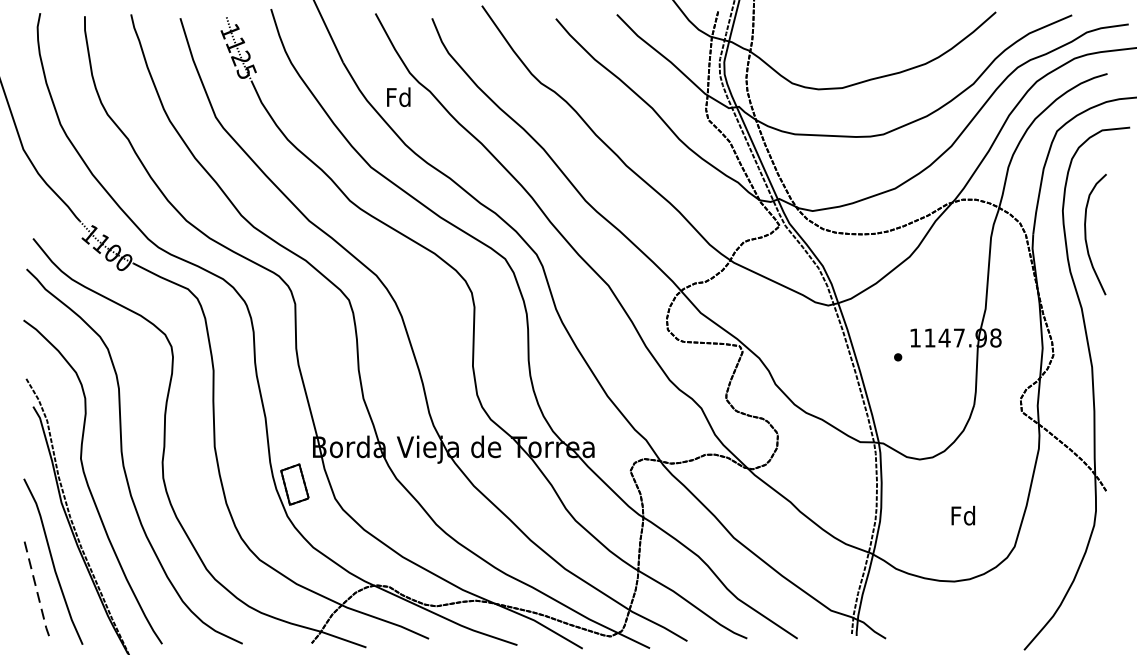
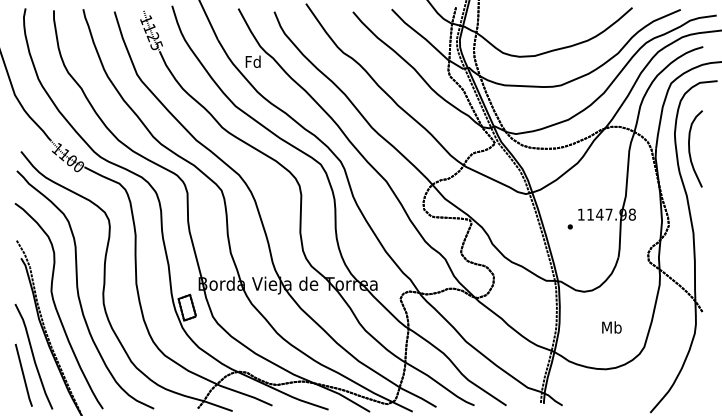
text: (963, 515) -> (611, 327), Fd -> Mb
line: (36, 592) -> (23, 376), dashed -> solid

